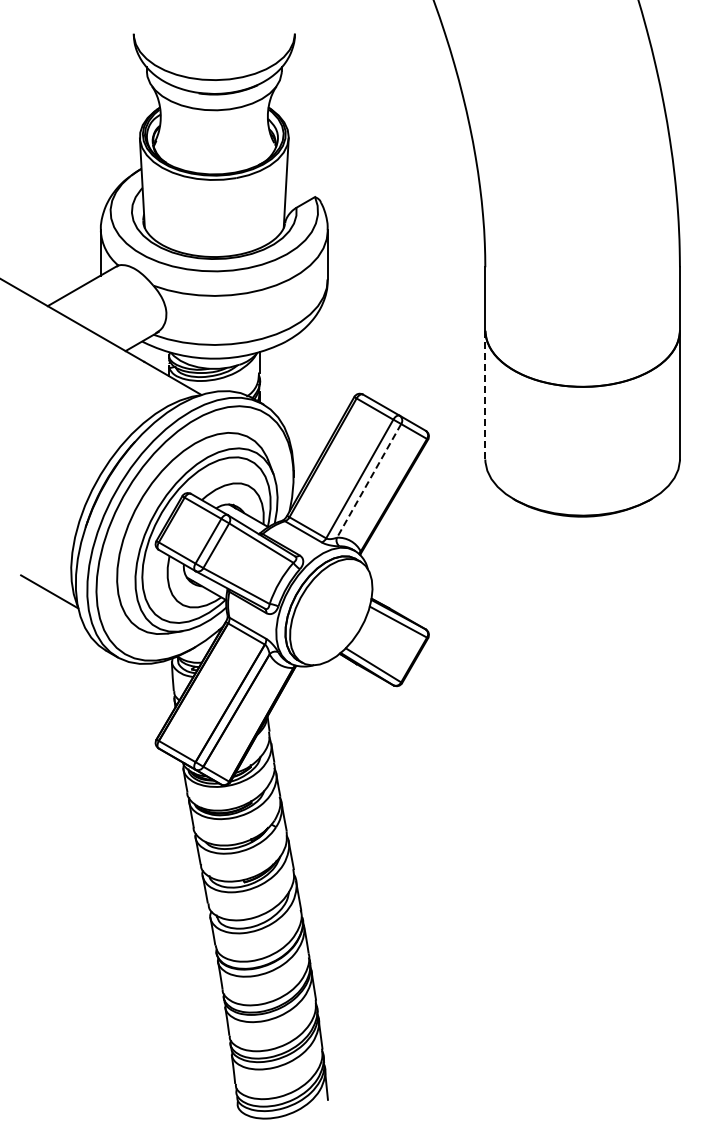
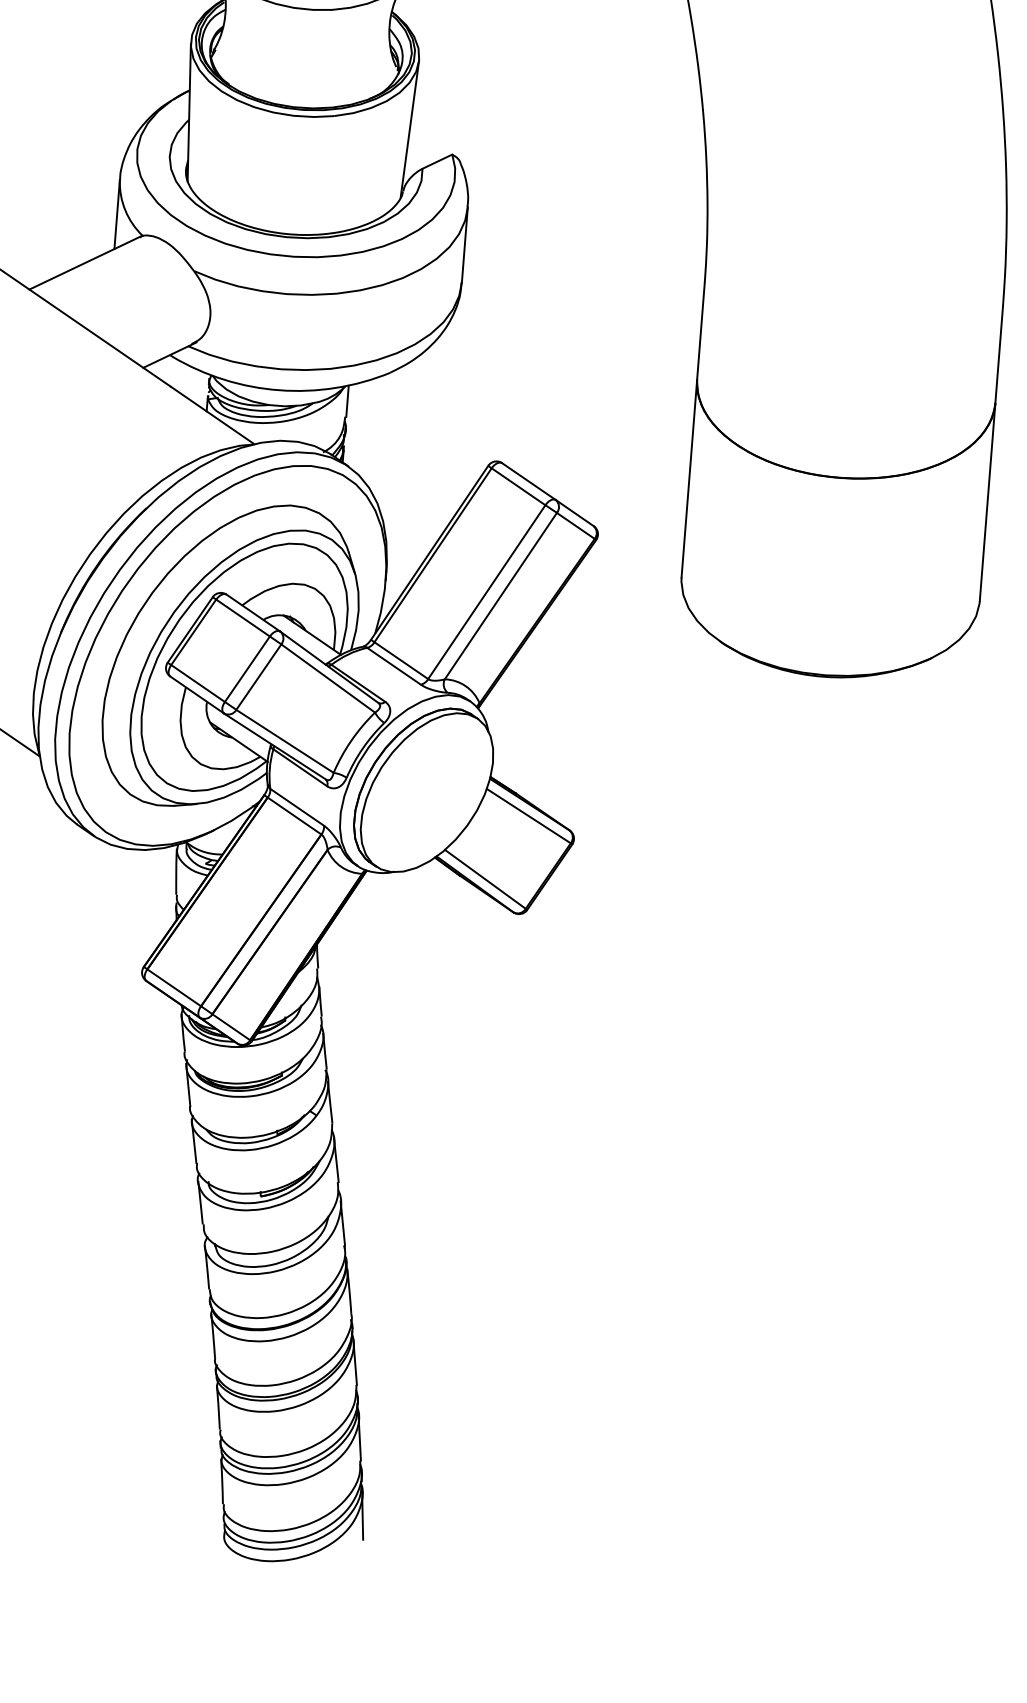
line: (485, 395) -> (689, 479), dashed -> solid
line: (368, 481) -> (499, 596), dashed -> solid

